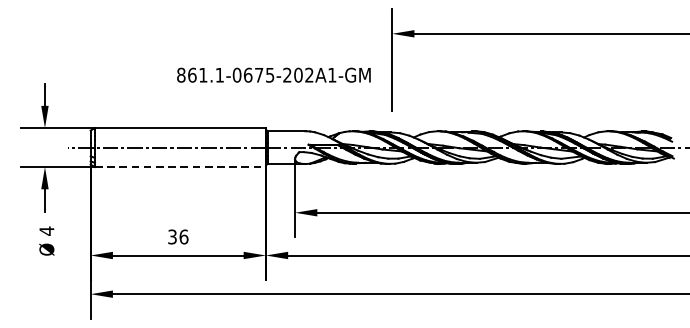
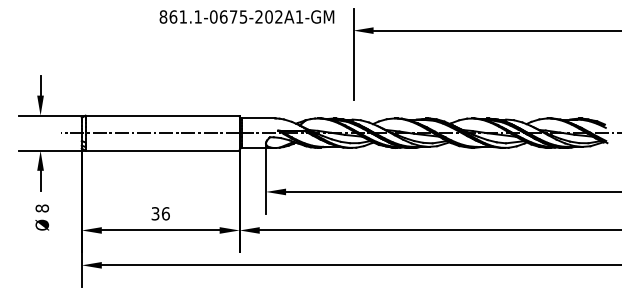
text: (273, 74) -> (246, 16), moved
line: (181, 166) -> (163, 150), dashed -> solid
text: (47, 231) -> (42, 208), 4 -> 8

